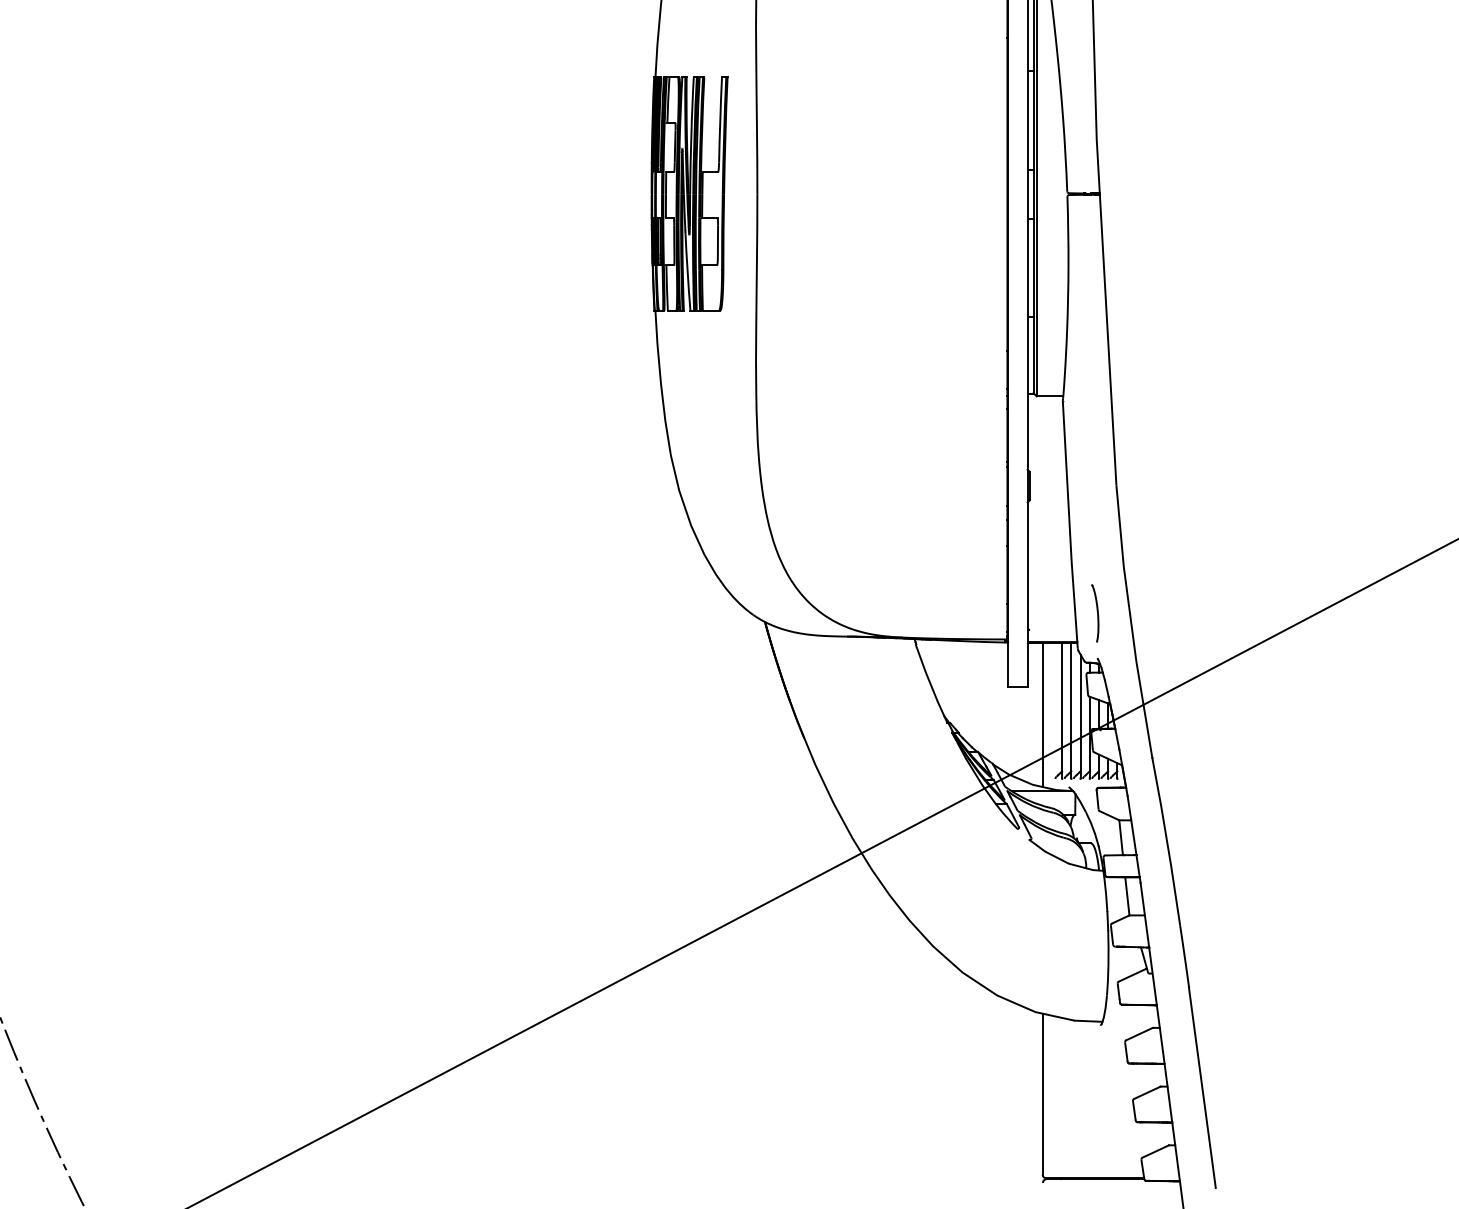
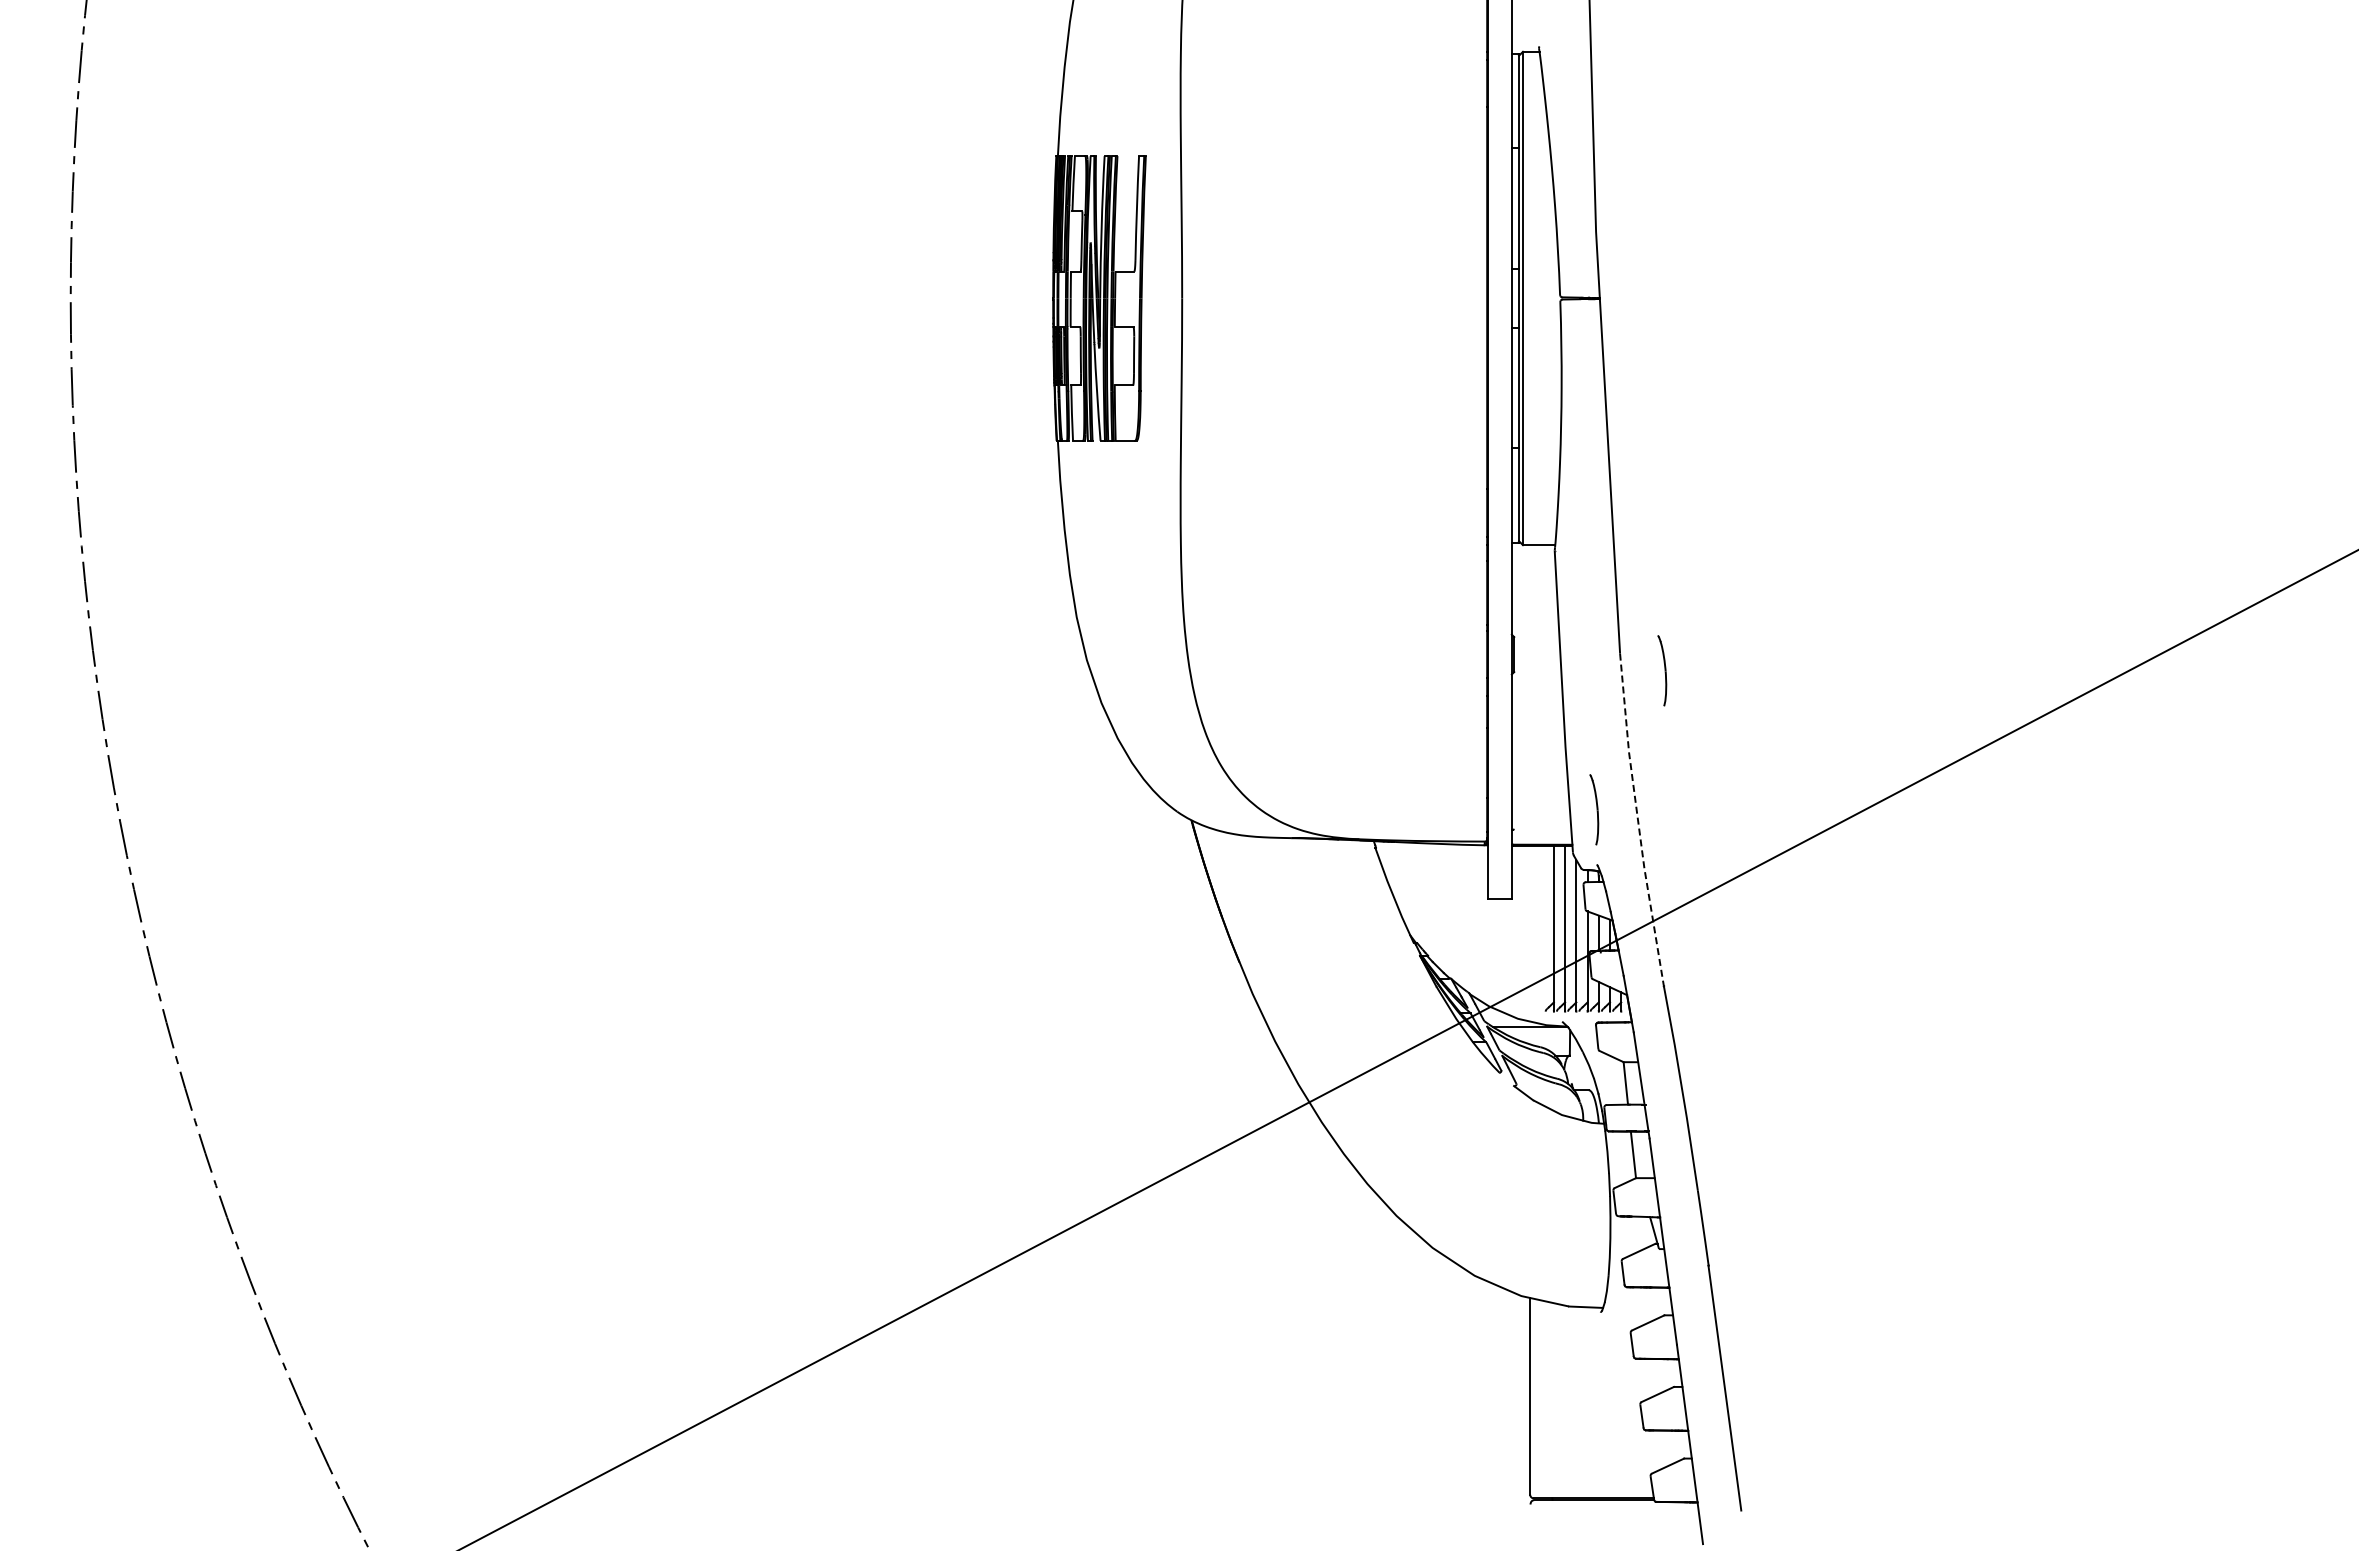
part: (1151, 499) -> (1662, 670), added
line: (1131, 622) -> (1638, 821), solid -> dashed
line: (1042, 714) -> (1530, 933), removed

